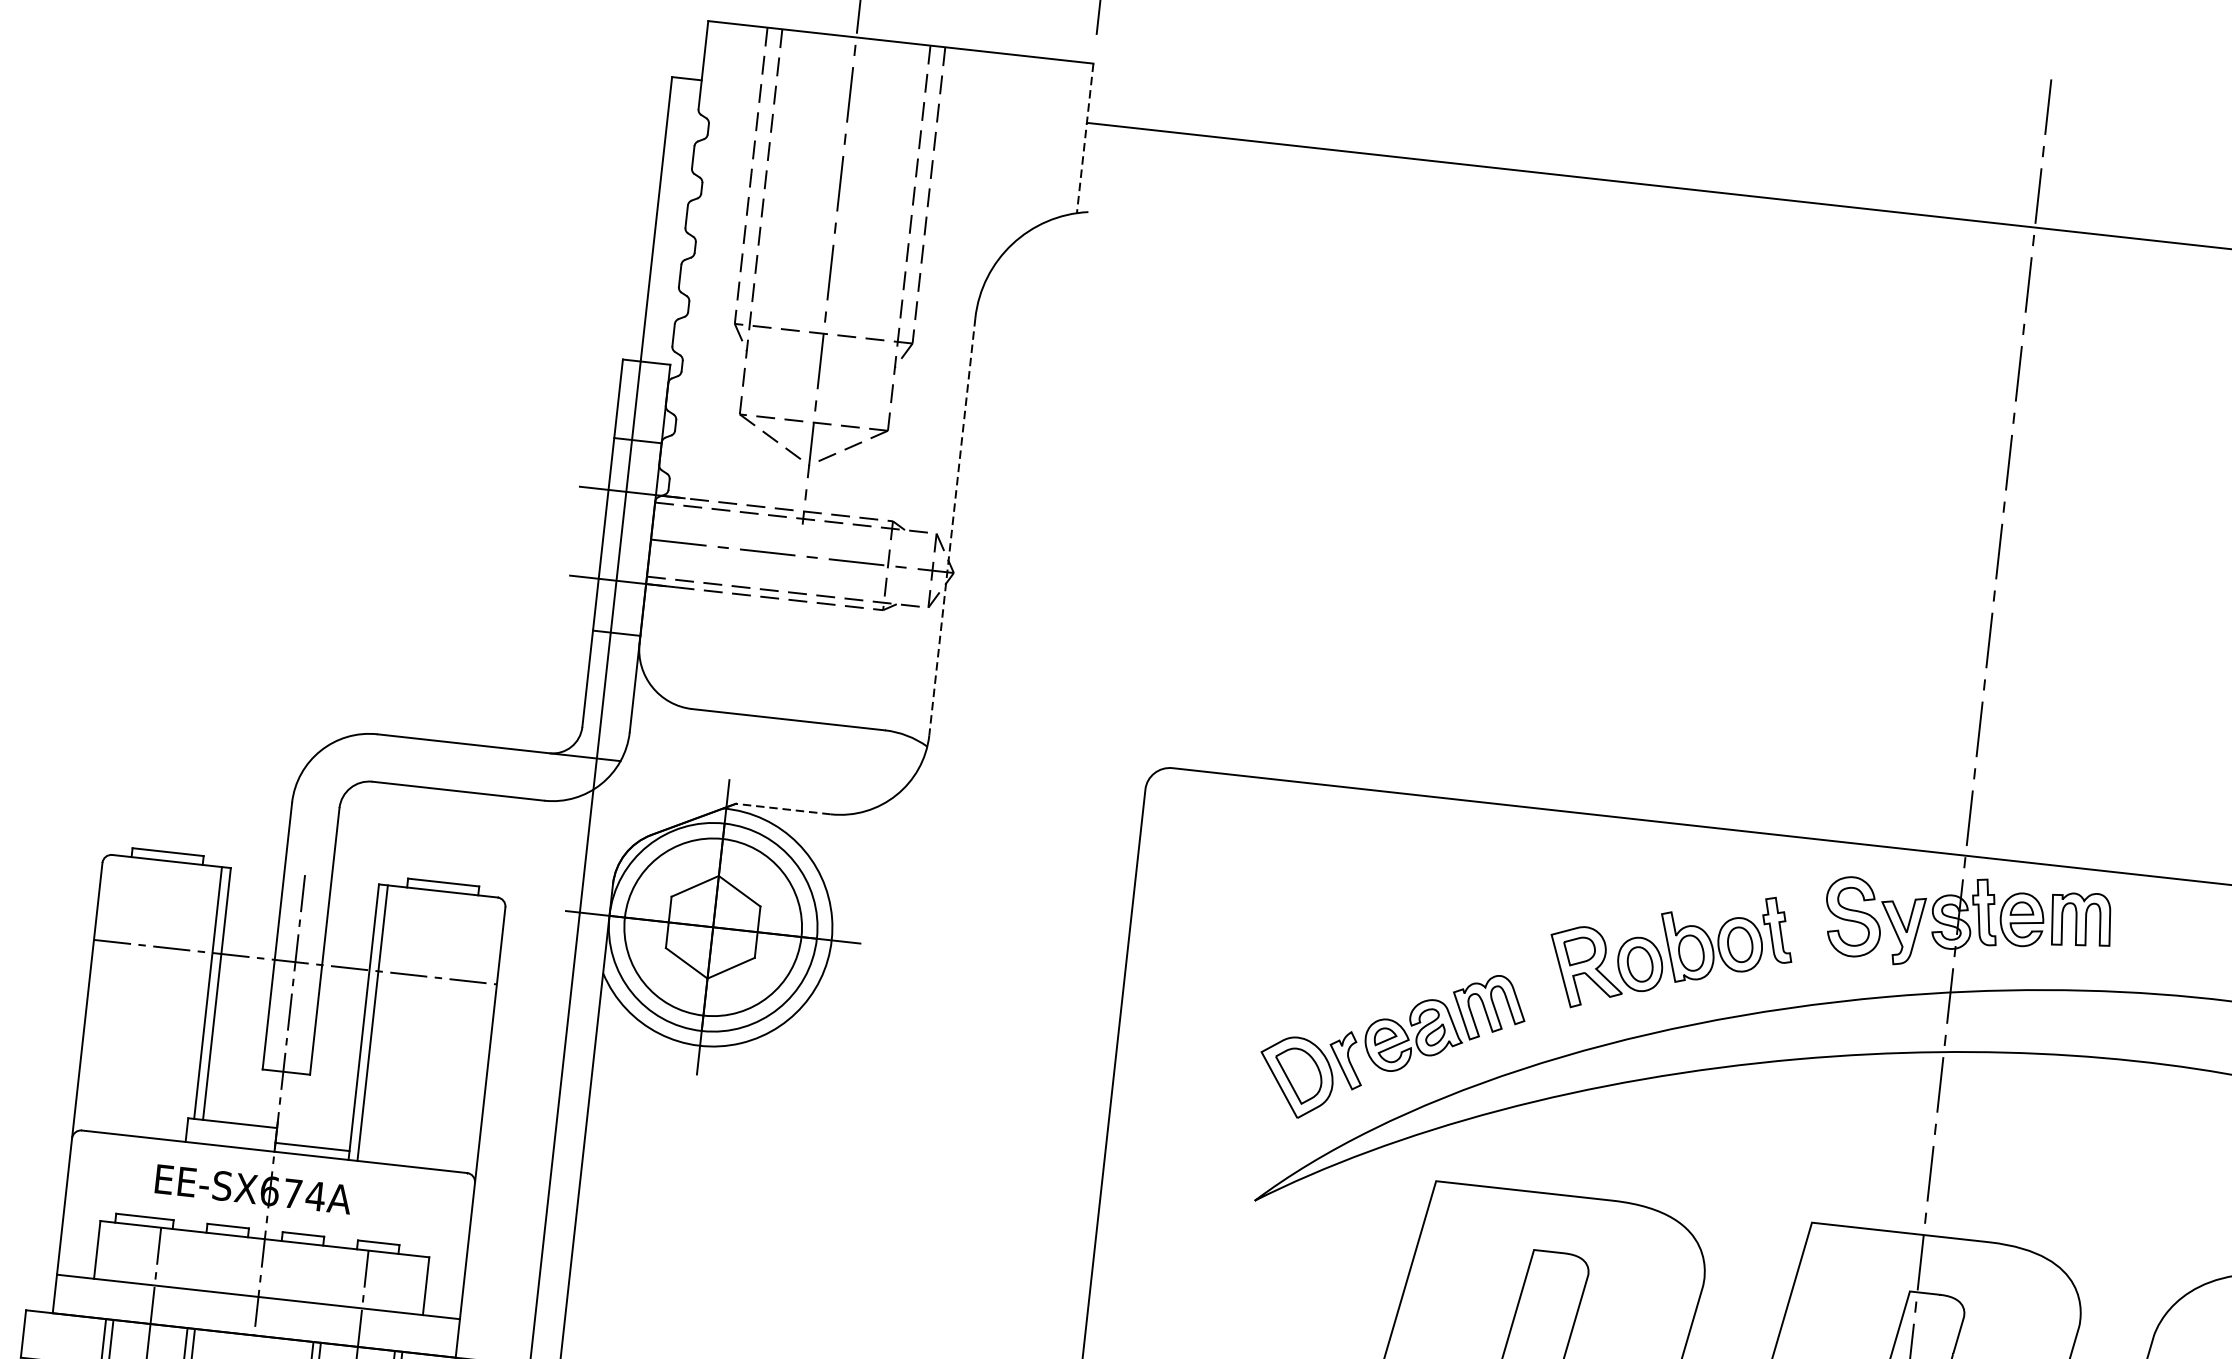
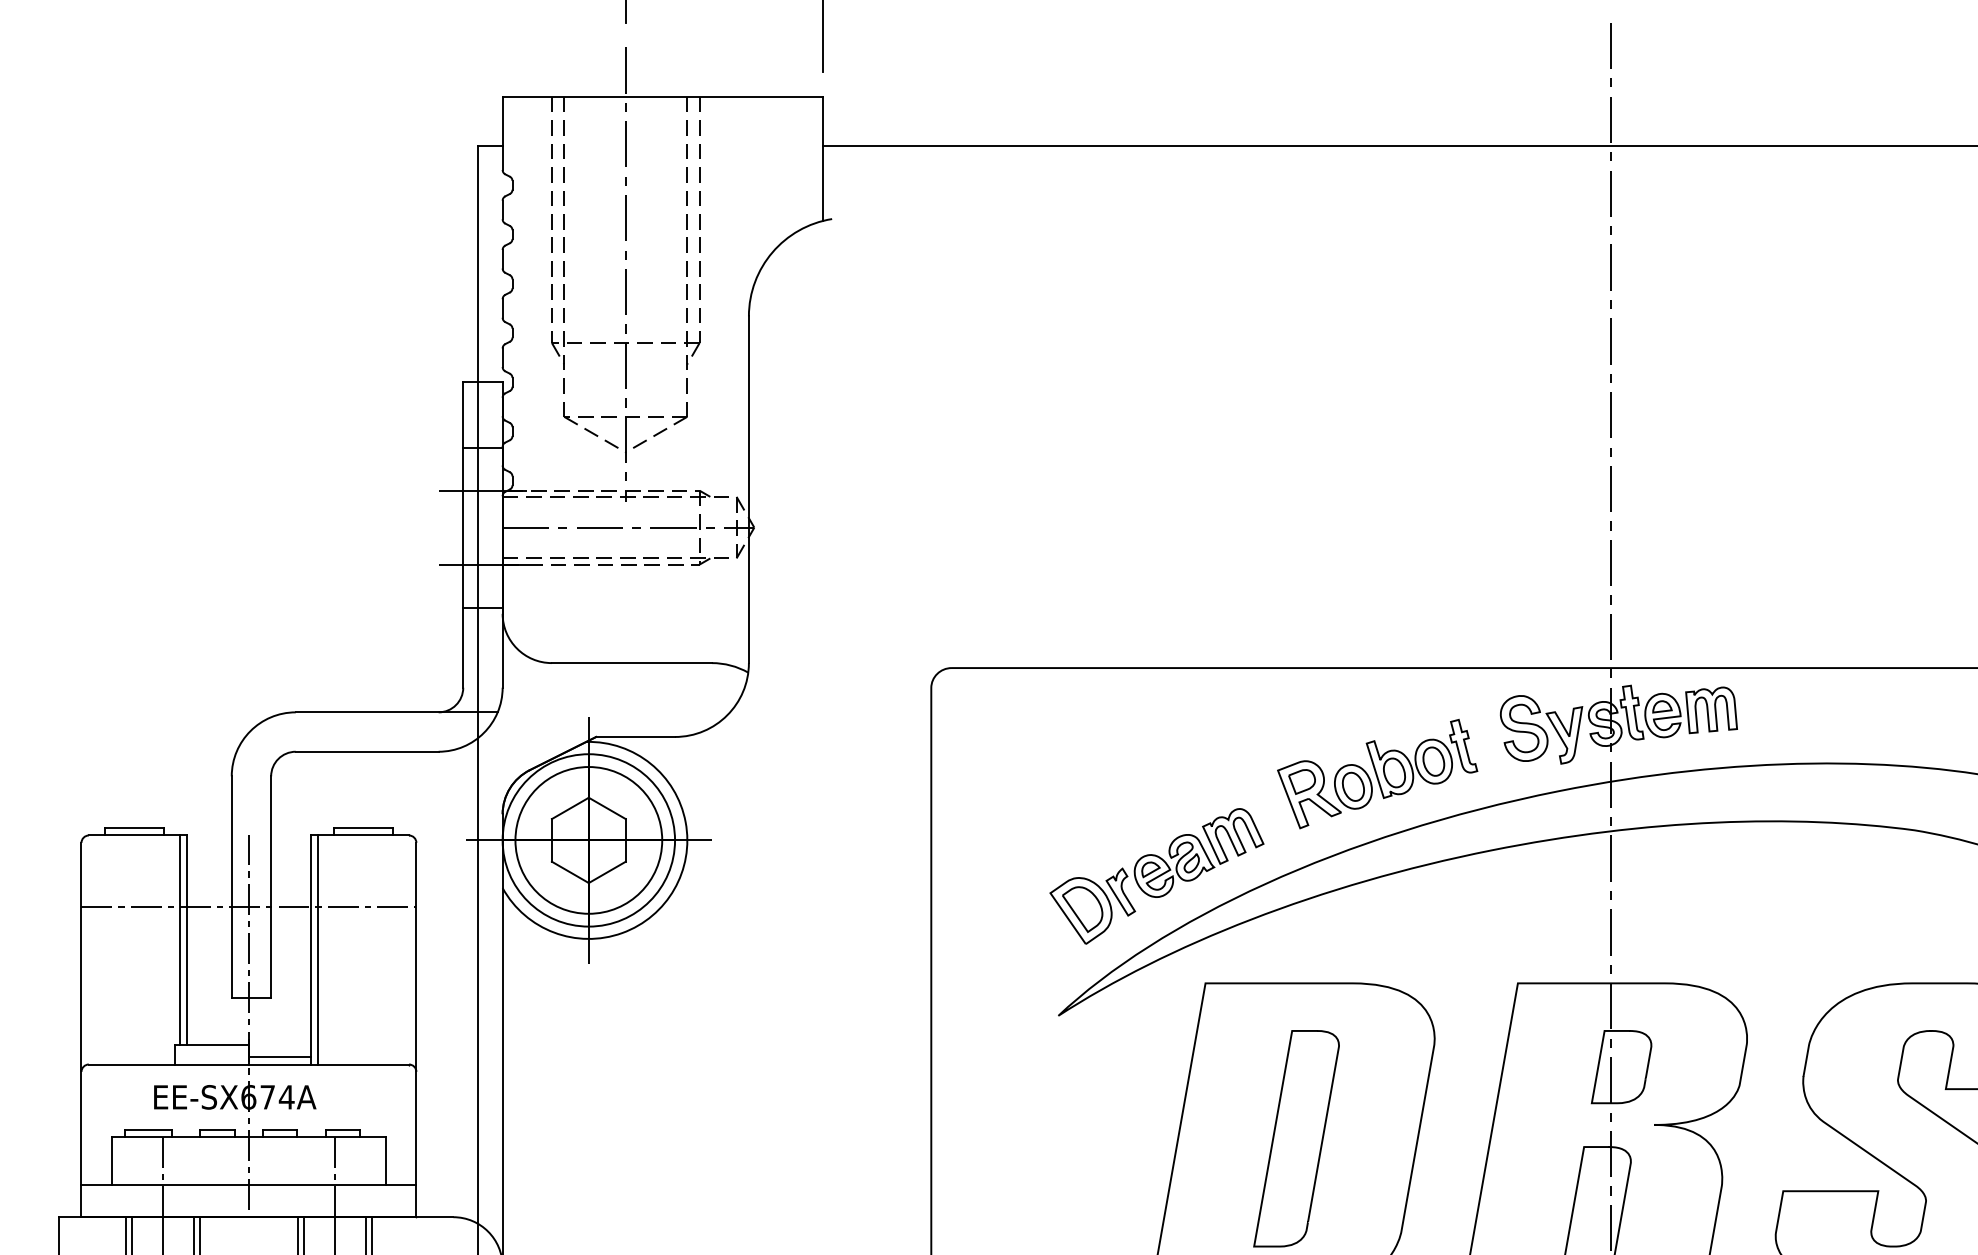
line: (1084, 139) -> (822, 159), dashed -> solid
line: (951, 527) -> (748, 490), dashed -> solid
line: (783, 808) -> (635, 736), dashed -> solid

